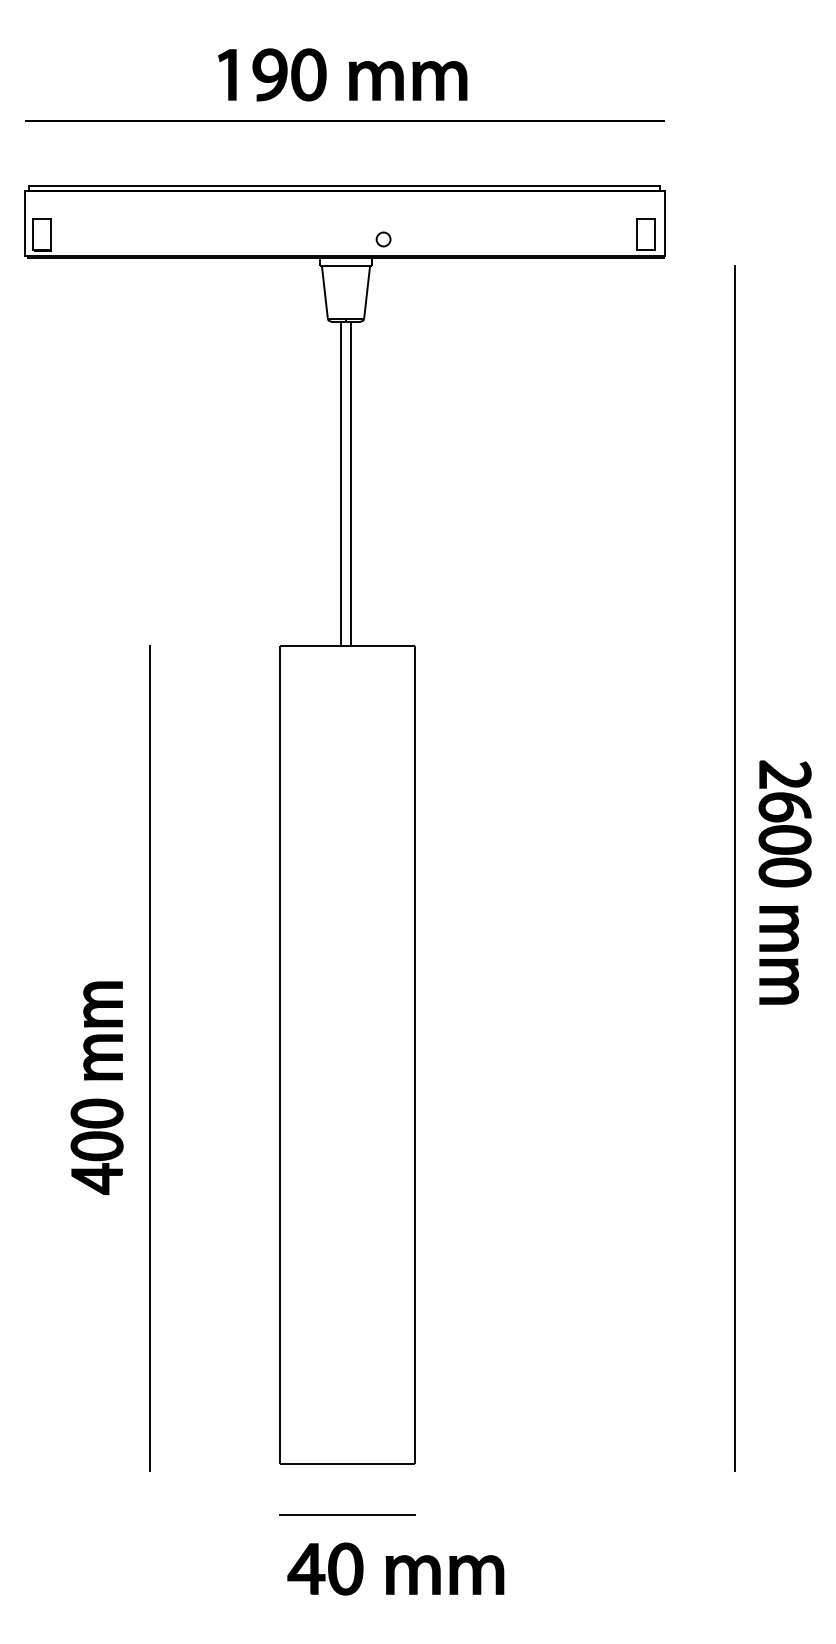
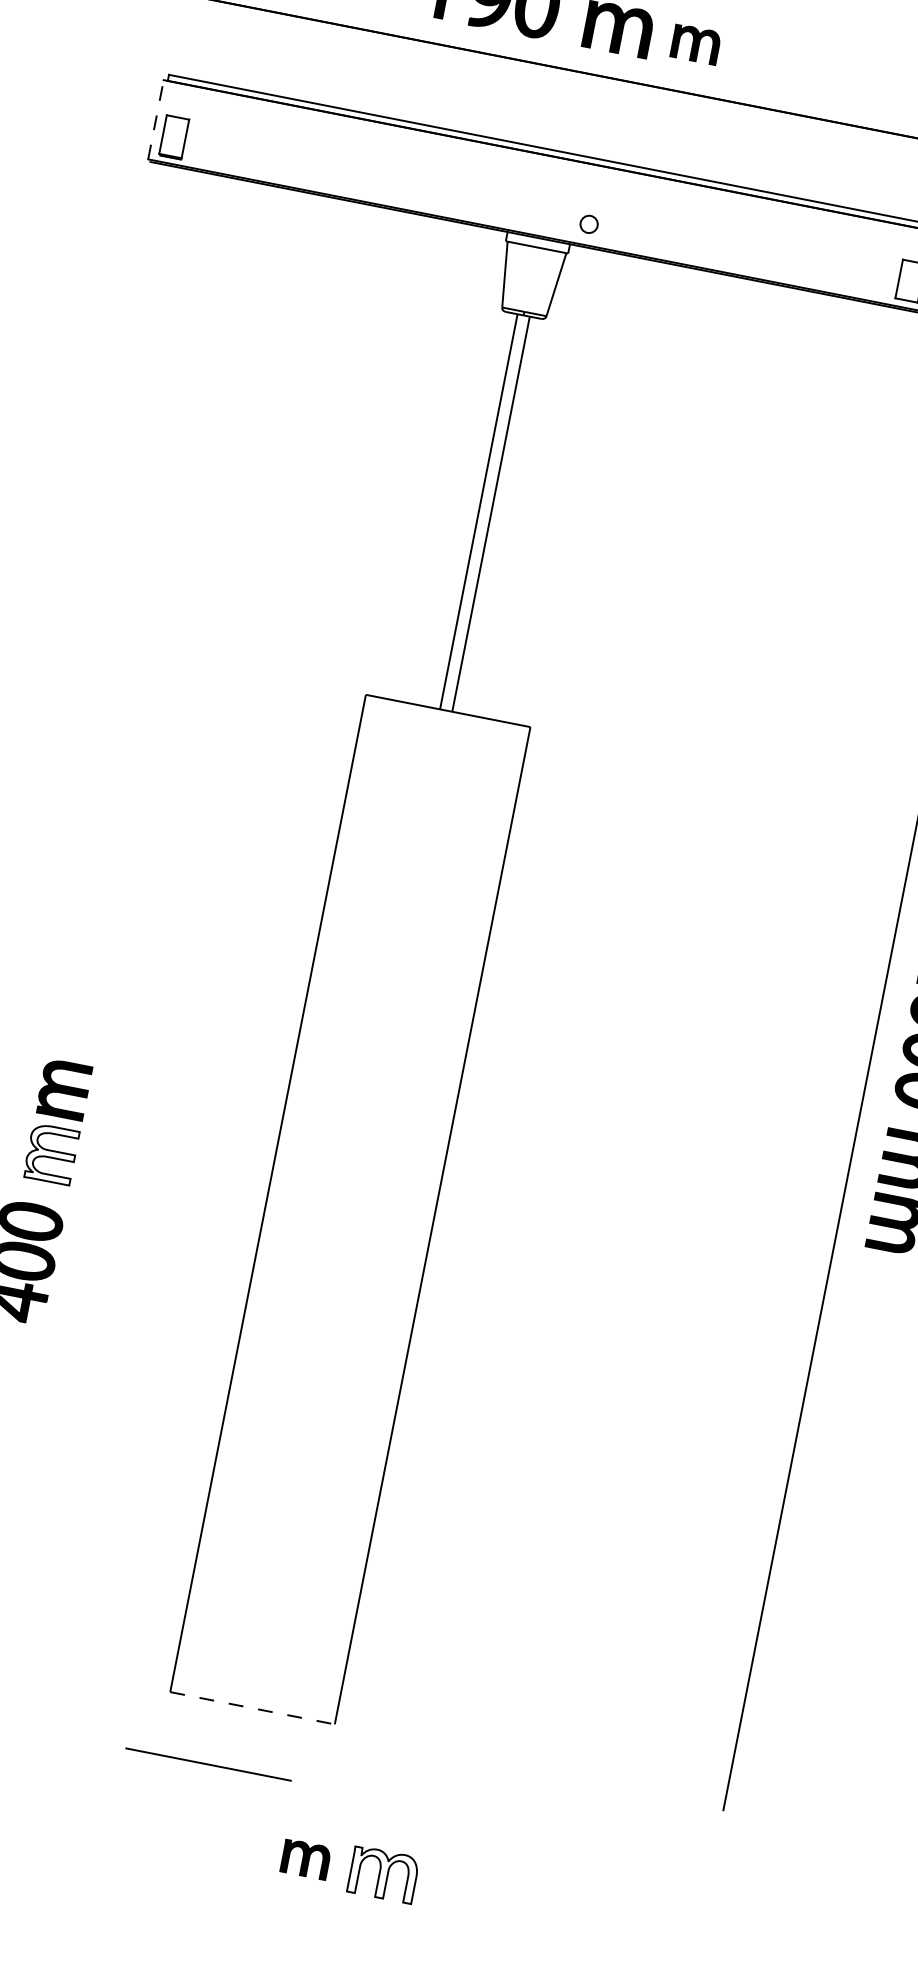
part: (439, 80) -> (695, 43), size x0.7
line: (25, 223) -> (156, 119), solid -> dashed
fill: (102, 1057) -> (50, 1154), removed
line: (149, 1058) -> (107, 1166), removed
line: (348, 1463) -> (253, 1708), solid -> dashed
line: (347, 1514) -> (208, 1763), moved
part: (325, 1568) -> (200, 1830), removed
part: (412, 1574) -> (305, 1858), size x0.7
fill: (476, 1574) -> (383, 1874), removed

